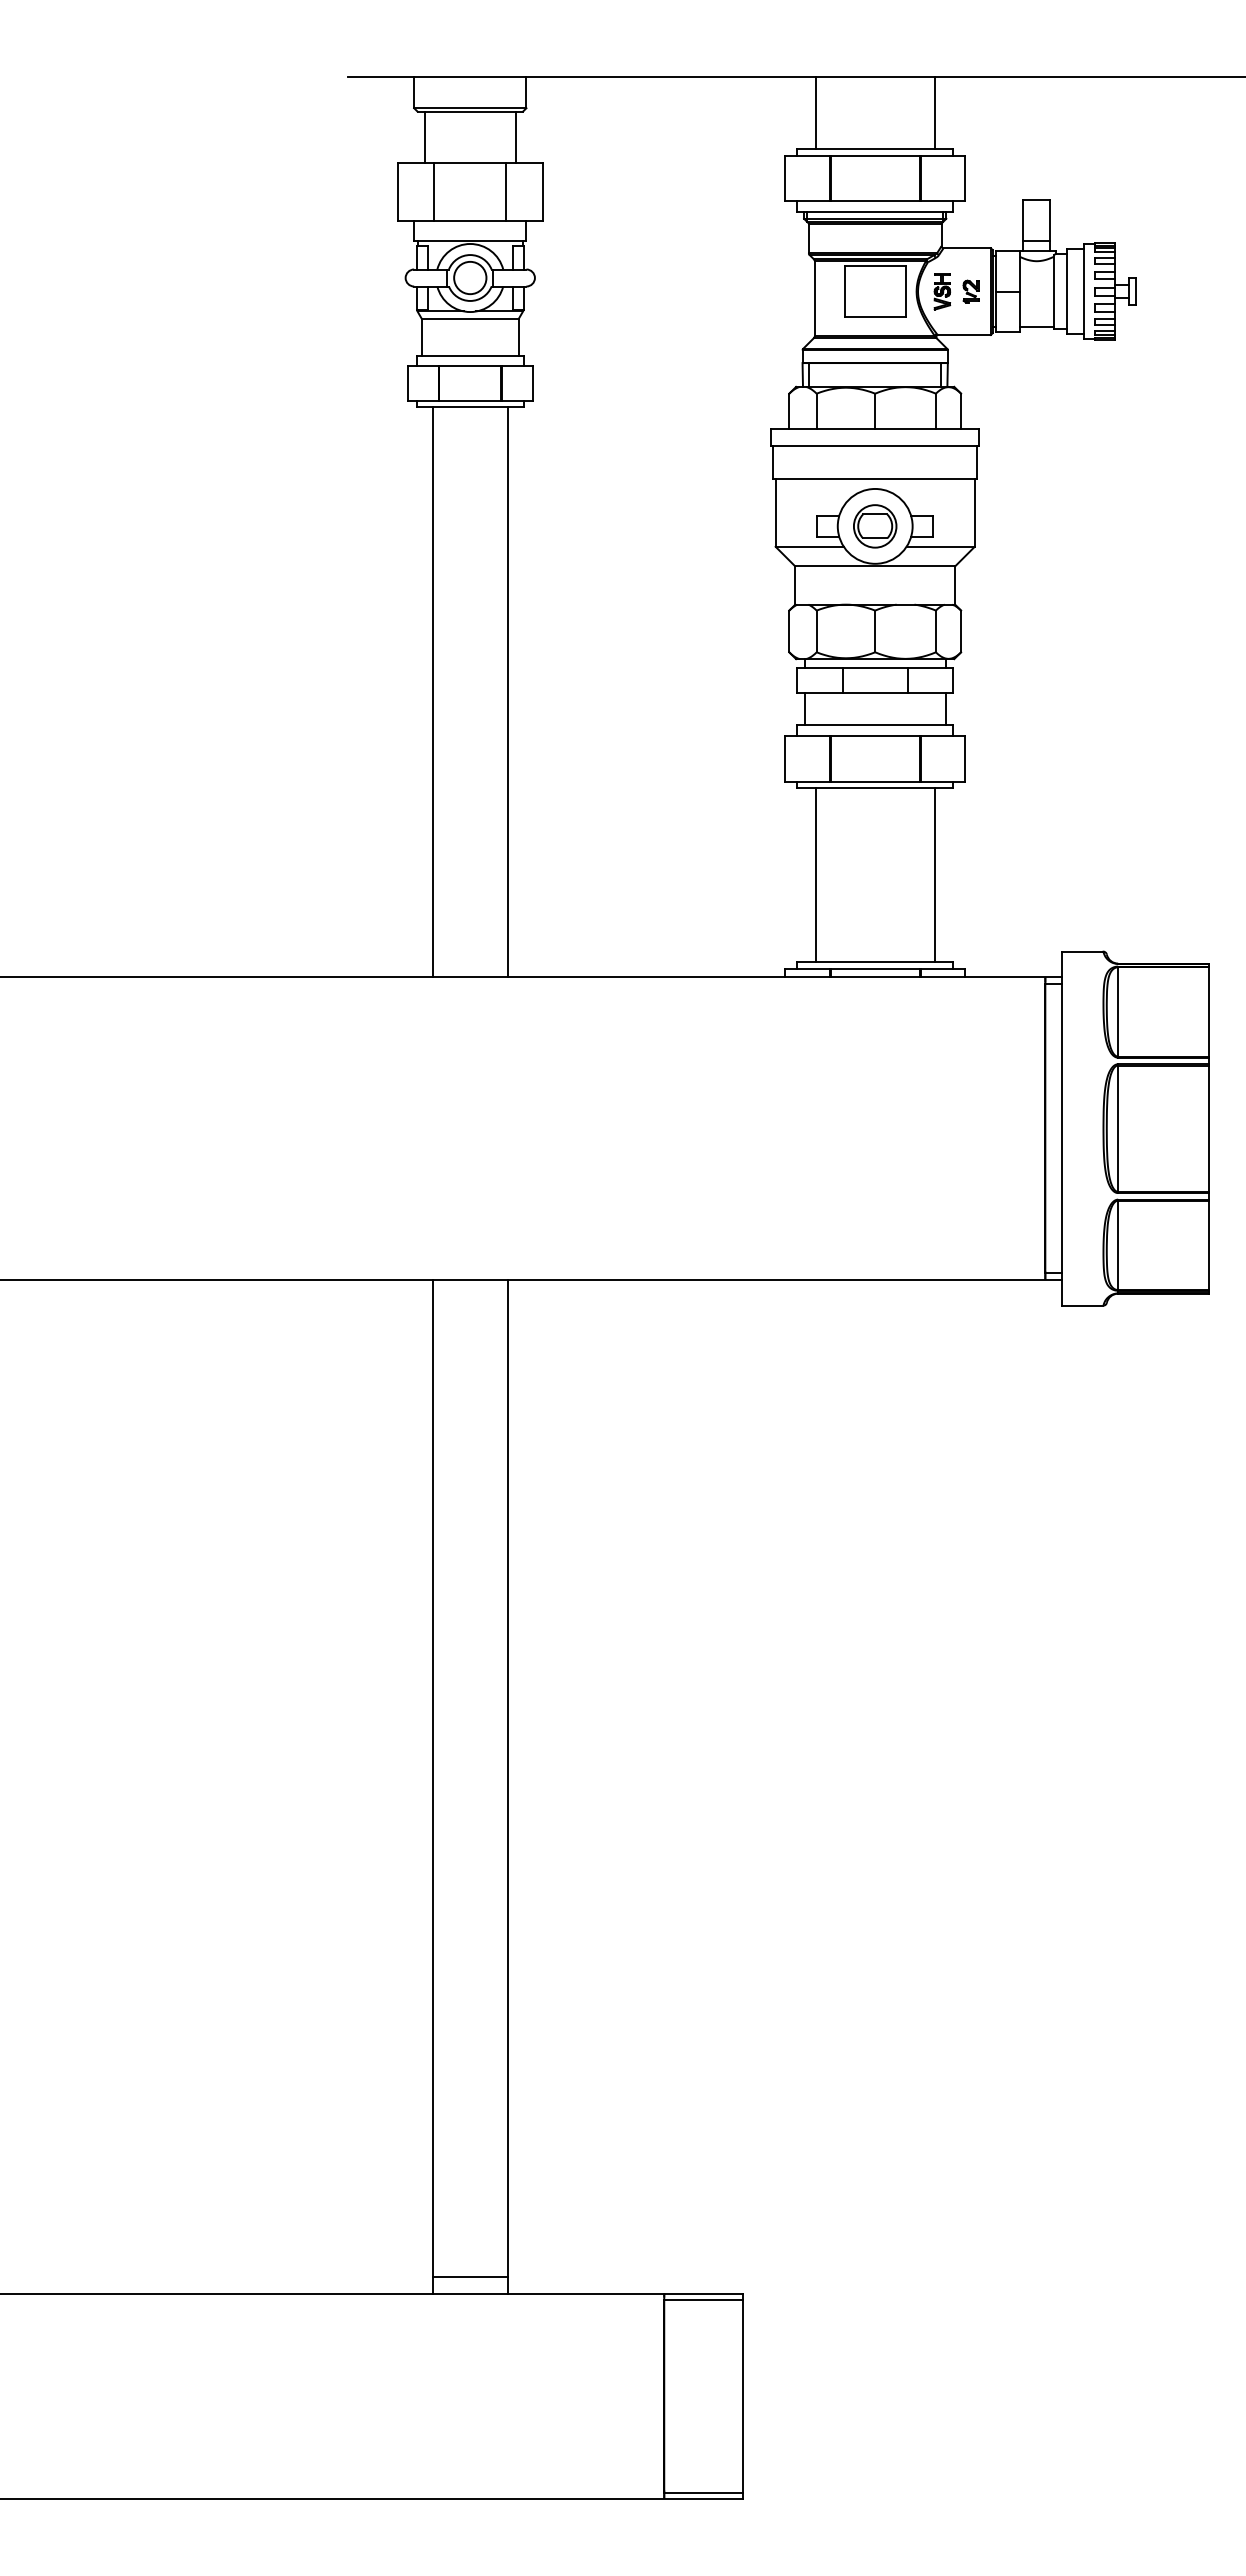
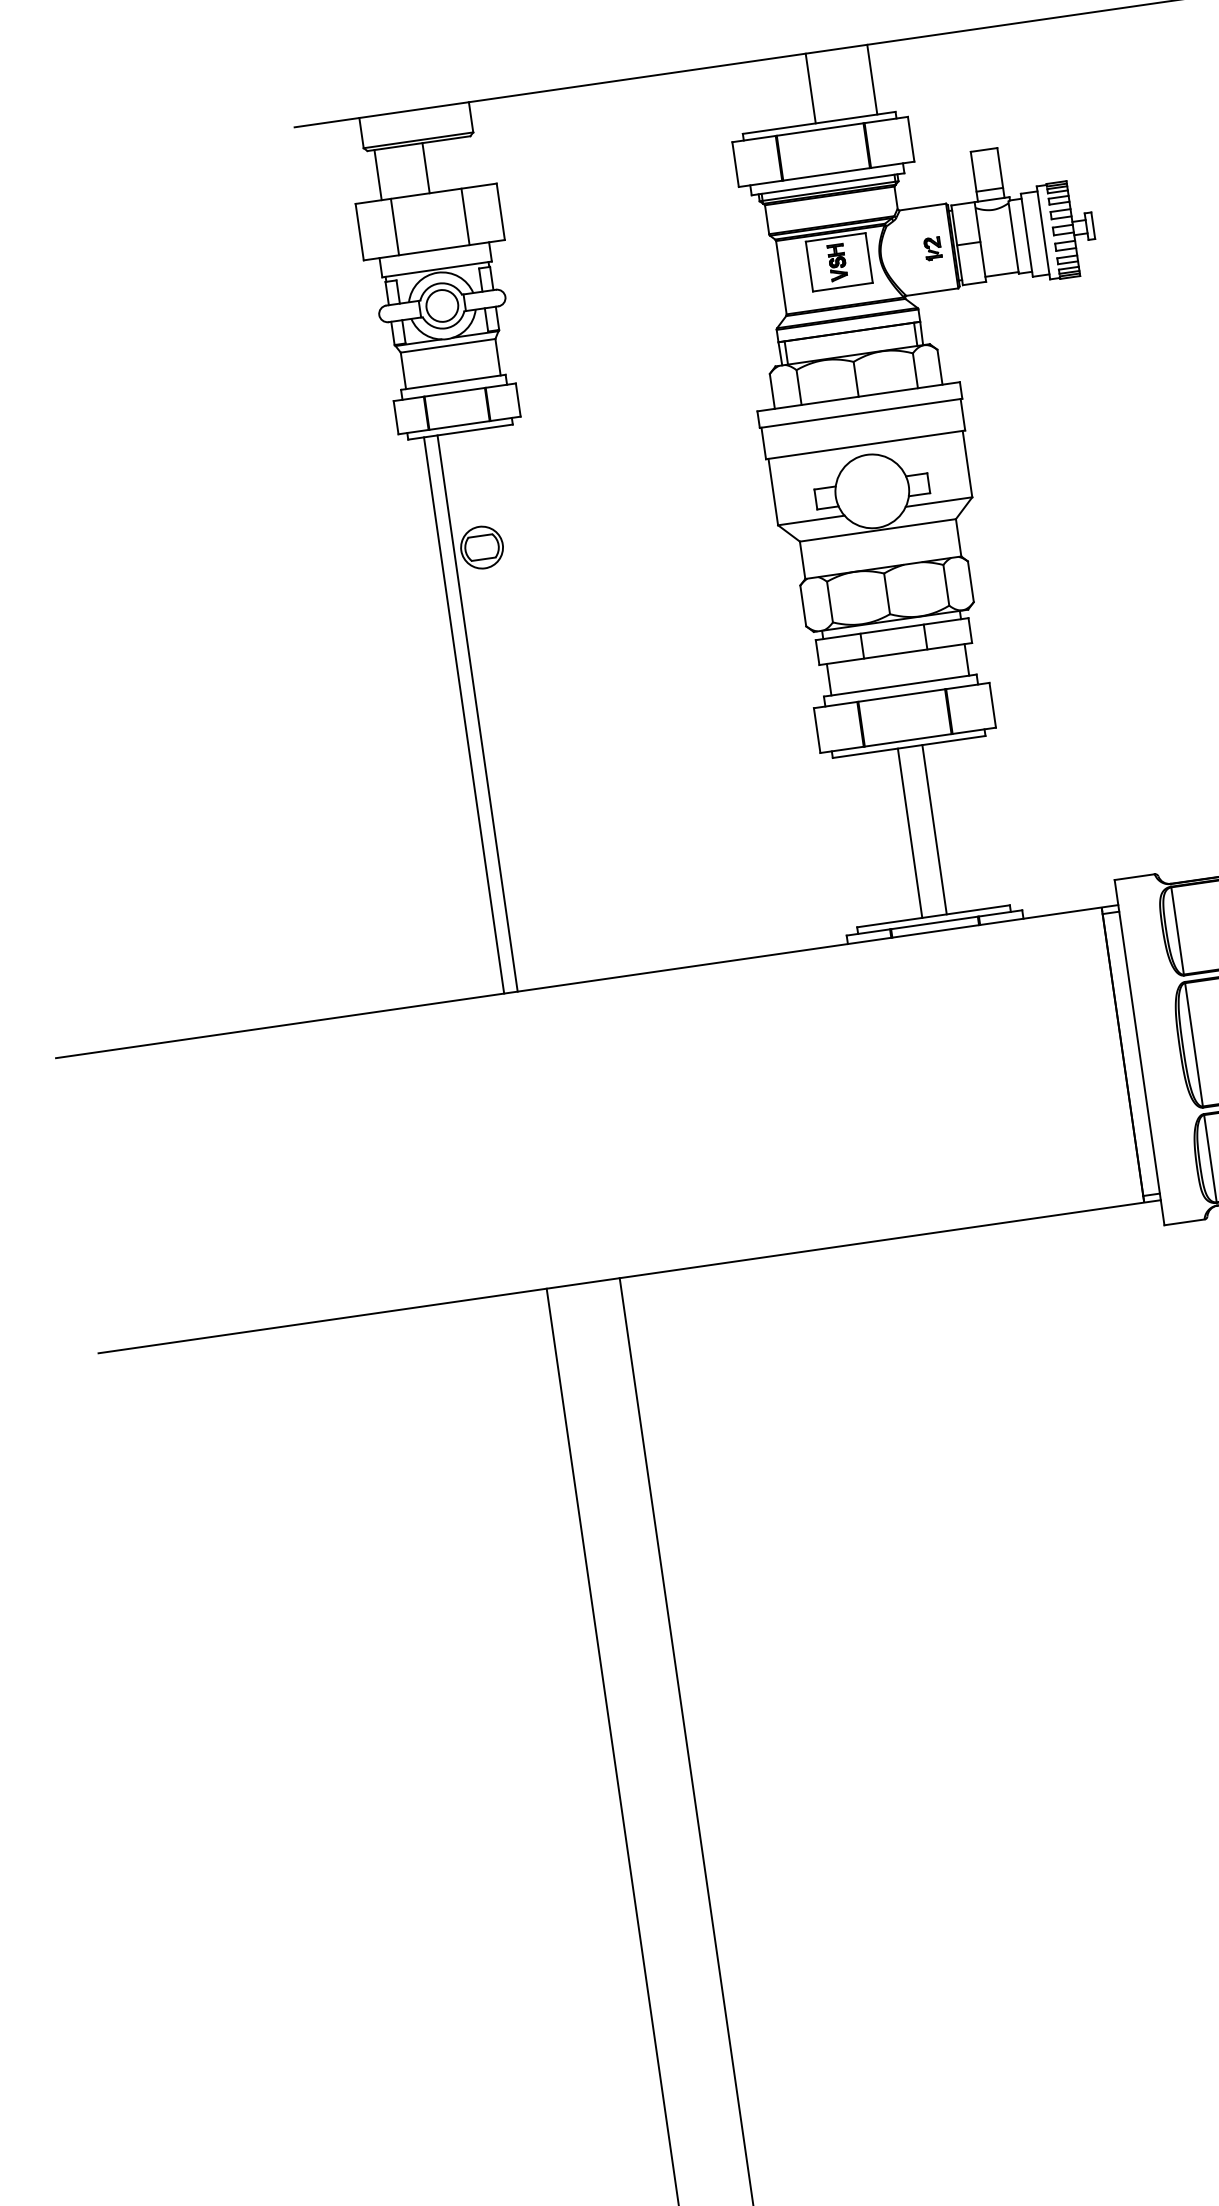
line: (815, 112) -> (810, 88), moved
line: (515, 137) -> (425, 168), moved
part: (942, 291) -> (837, 262), moved
part: (875, 526) -> (482, 547), moved
line: (507, 692) -> (477, 713), moved
line: (815, 874) -> (909, 832), moved
line: (934, 874) -> (934, 829), moved

